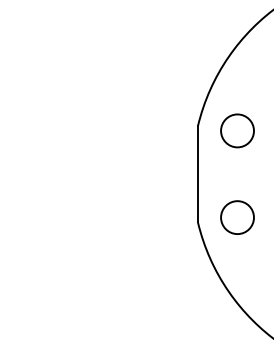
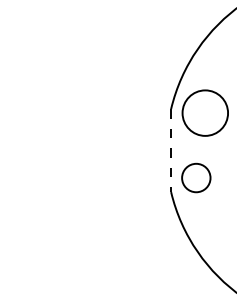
circle: (237, 130) -> (205, 112), size x1.6
line: (198, 175) -> (171, 151), solid -> dashed
circle: (237, 217) -> (196, 177), moved

